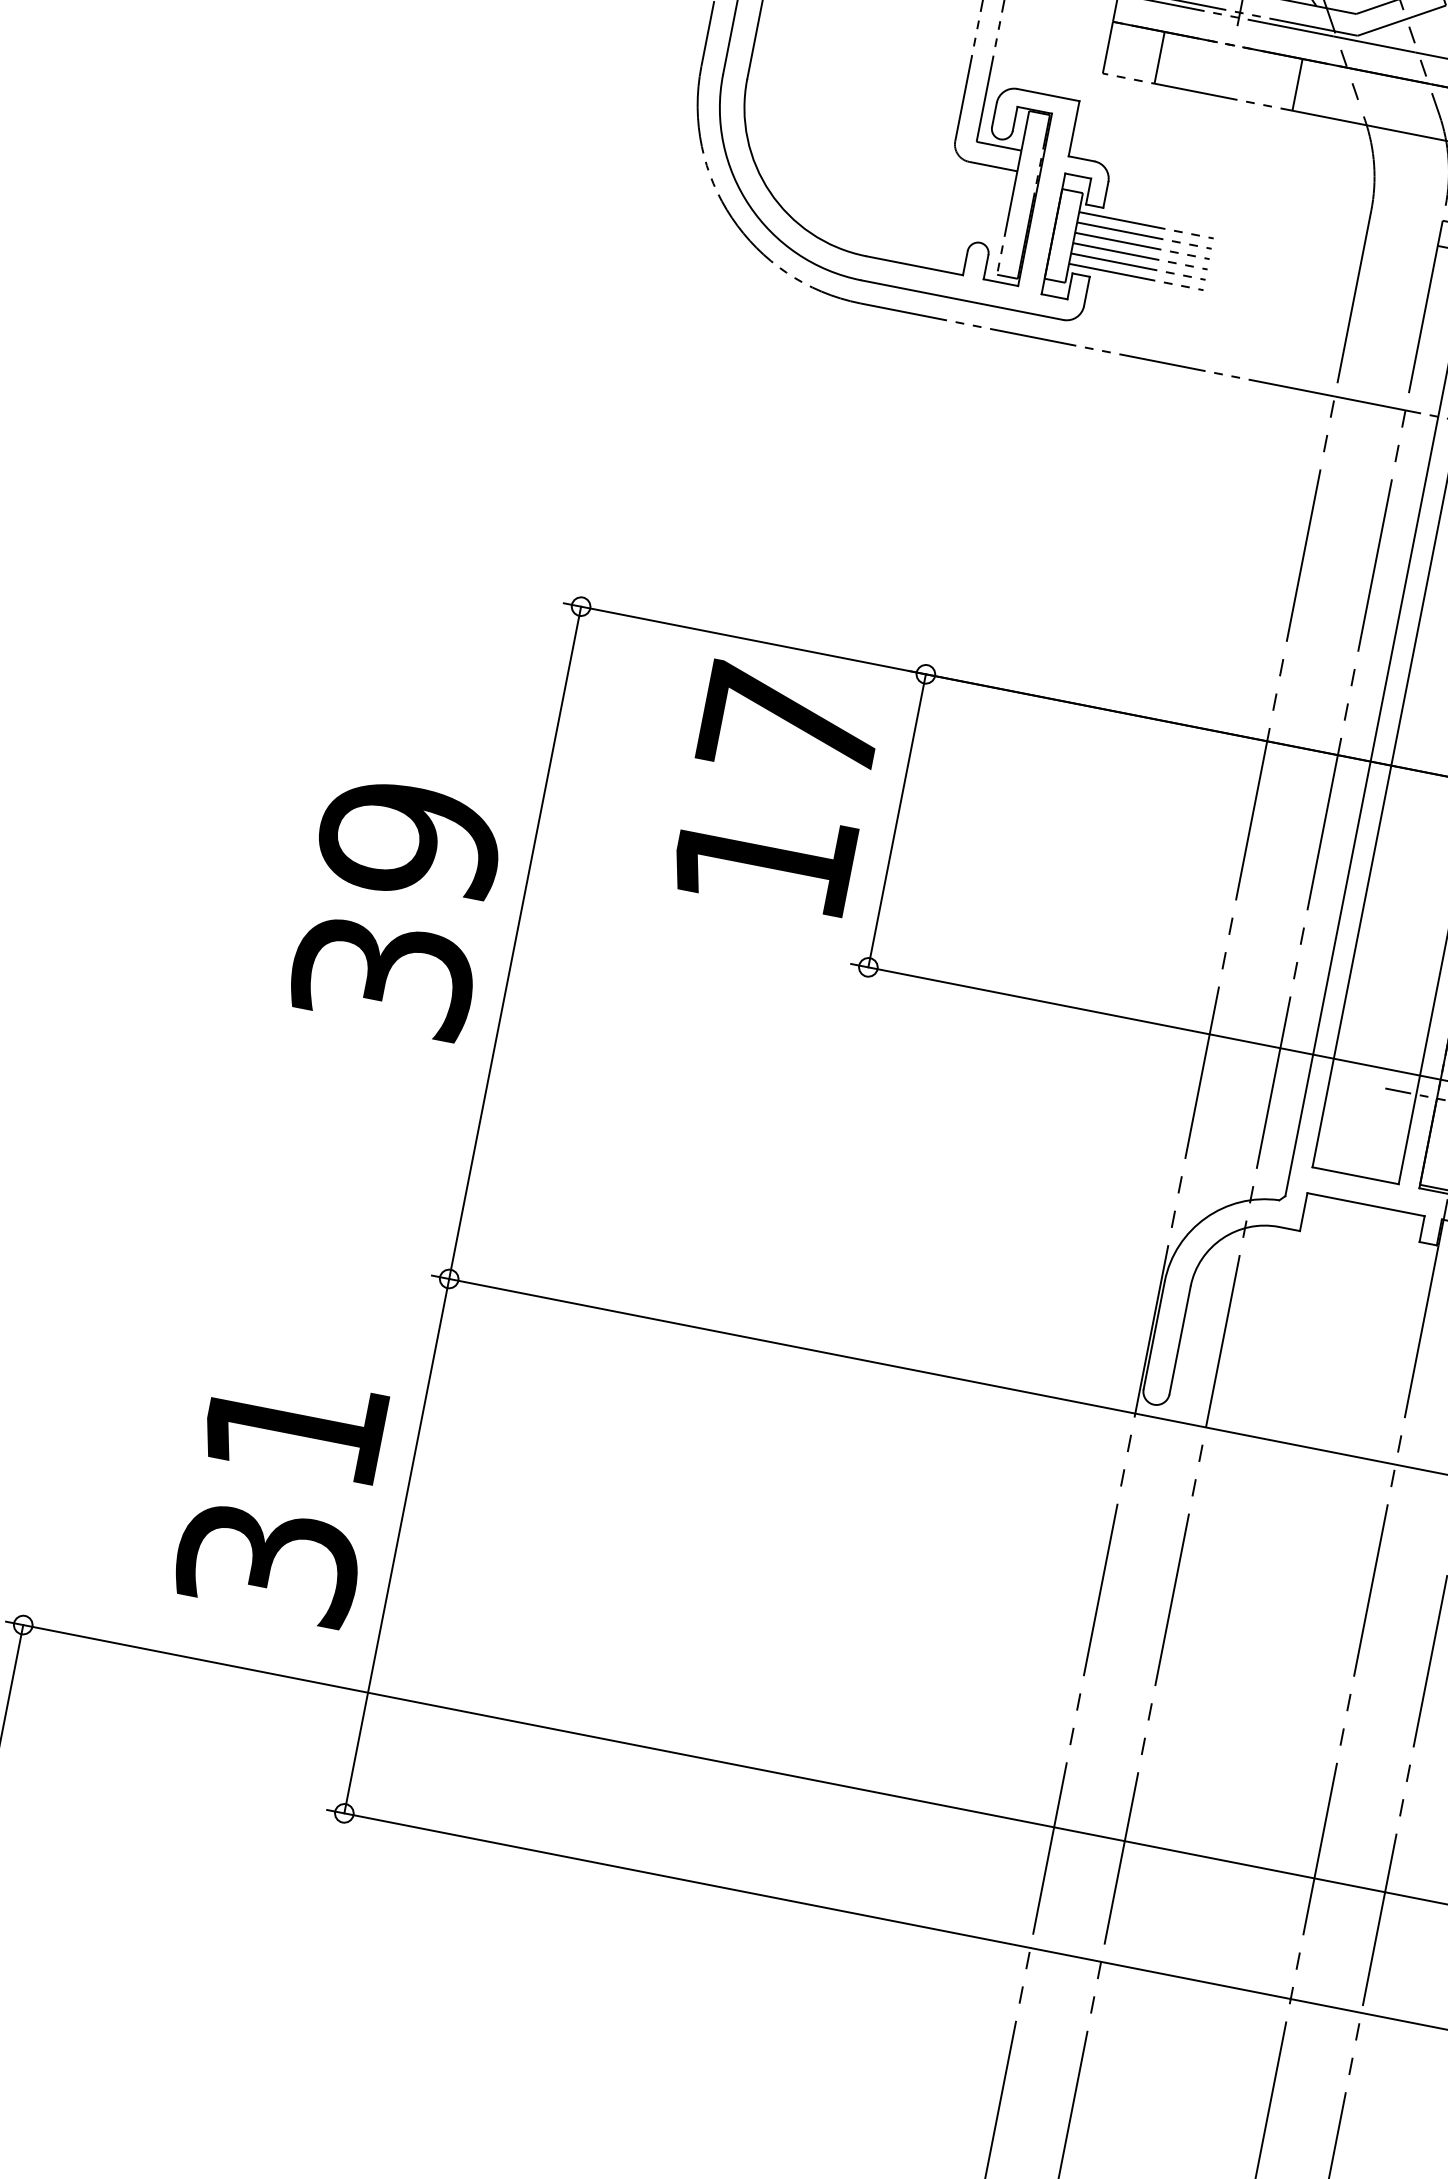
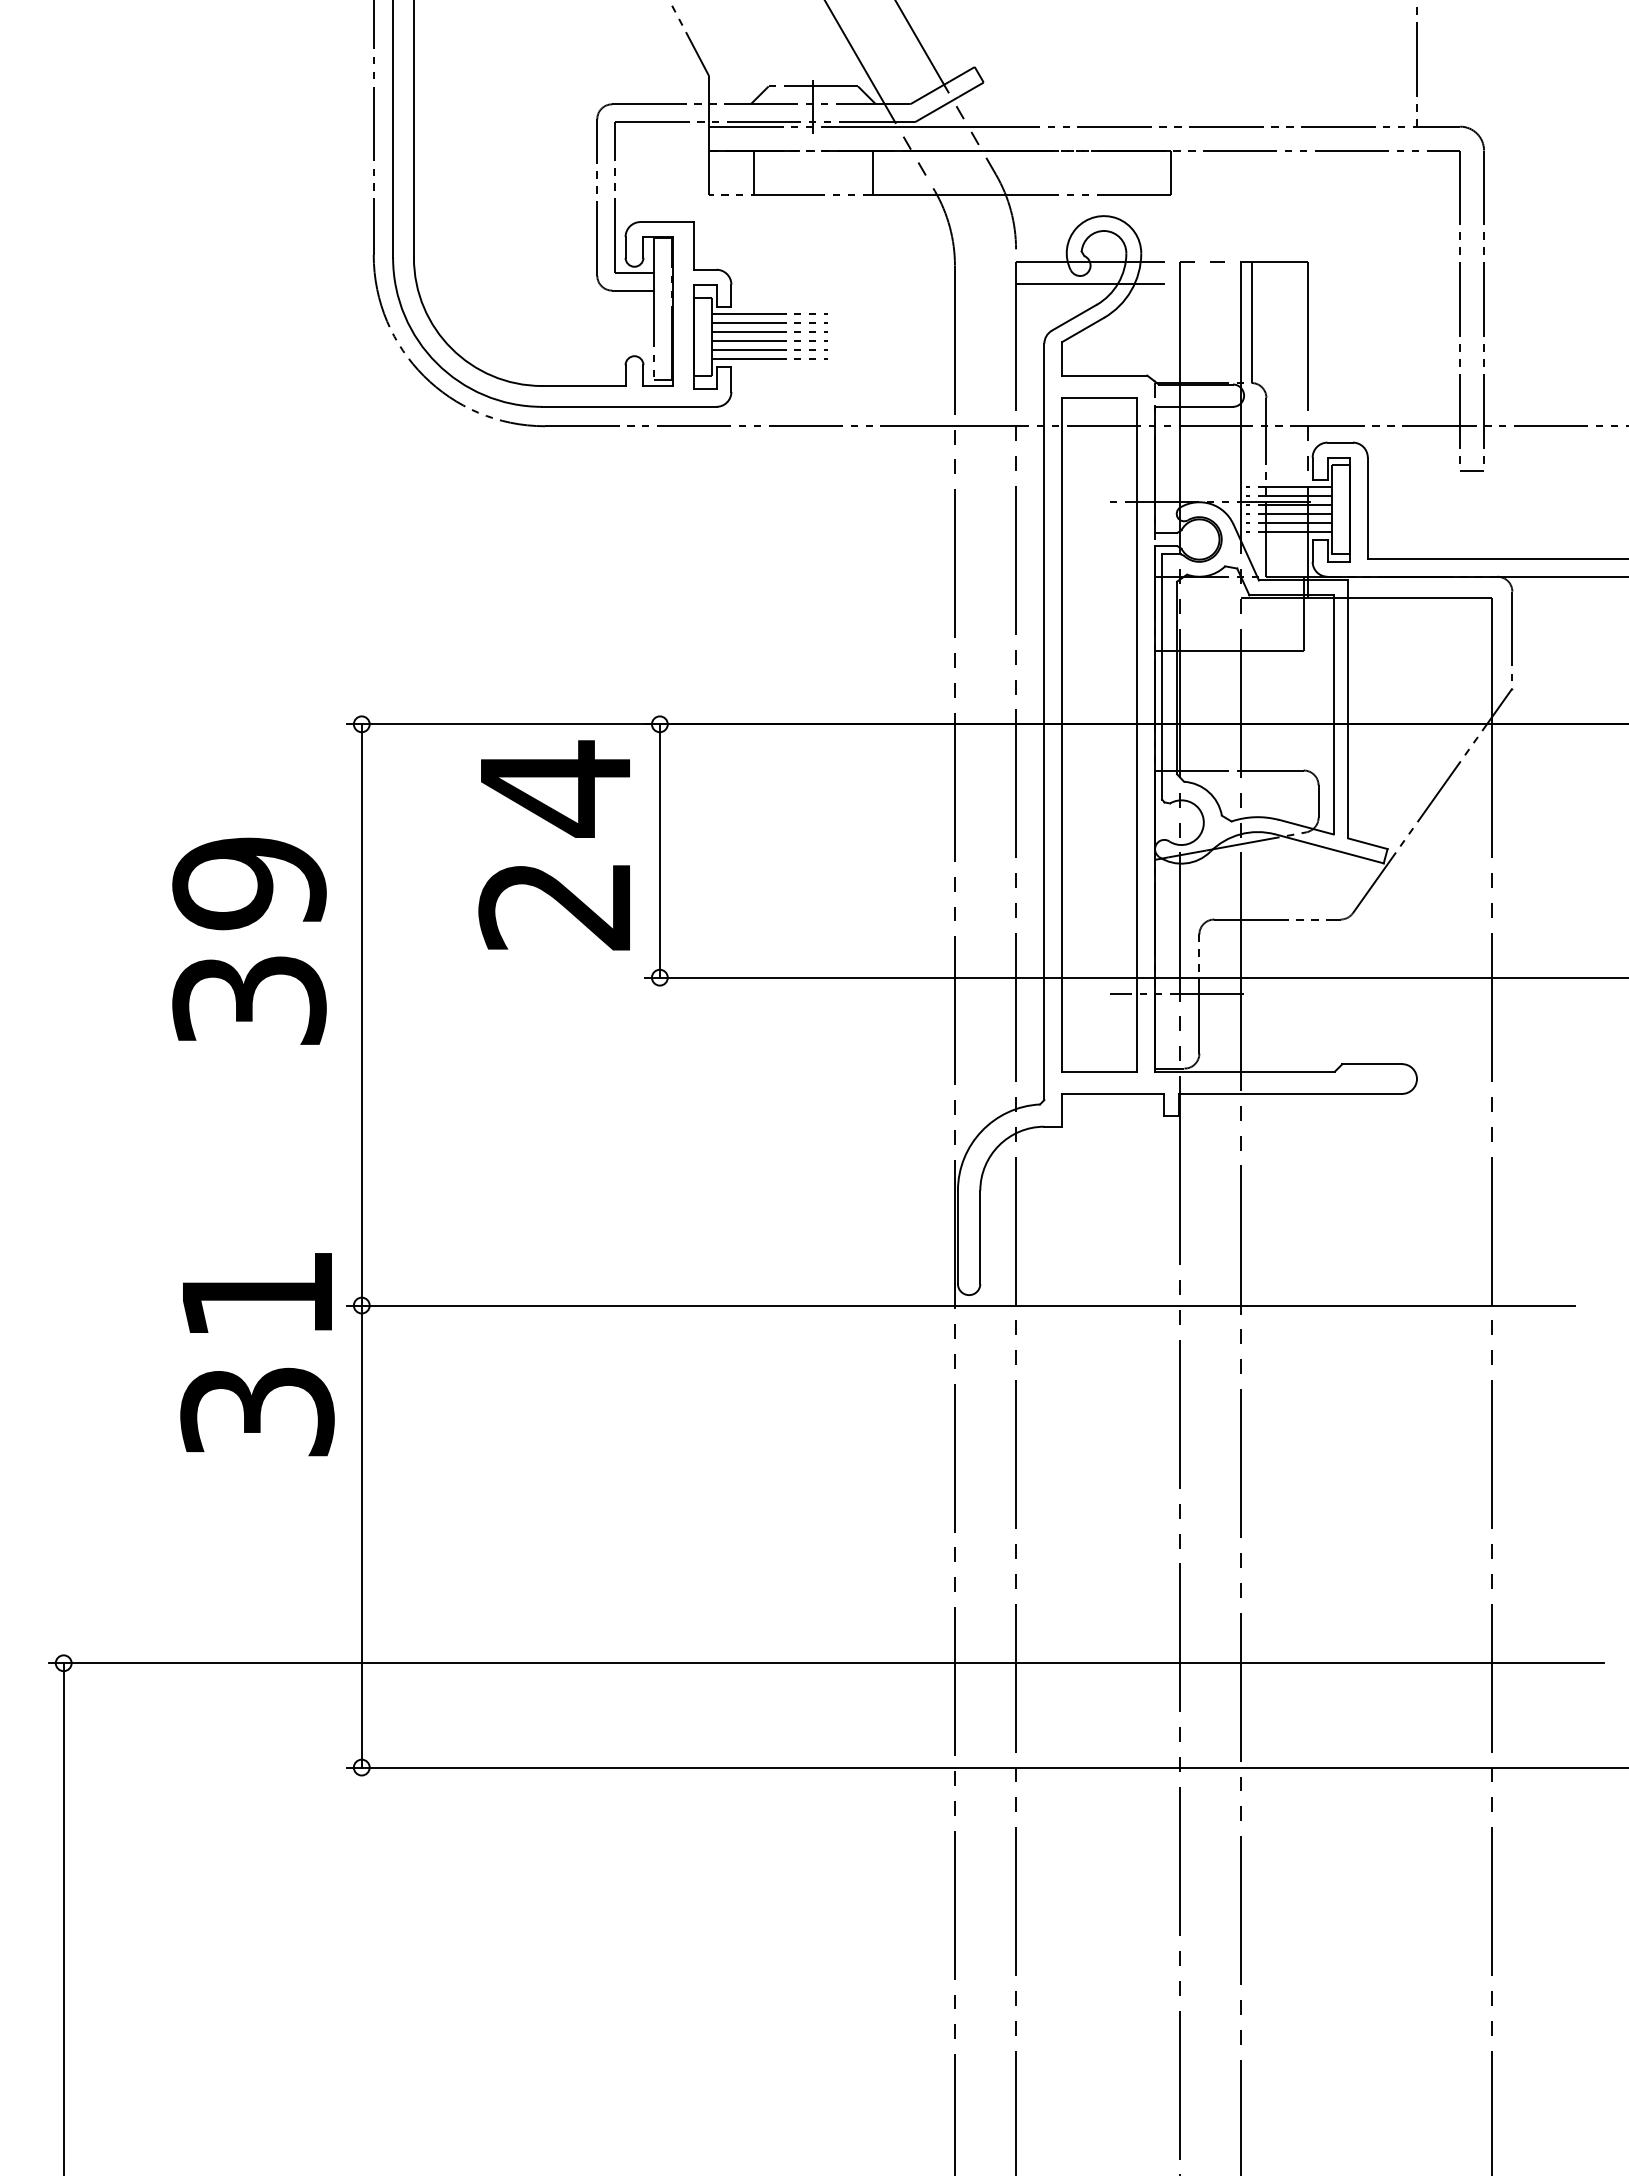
text: (775, 790) -> (553, 845), 17 -> 24
text: (396, 907) -> (249, 940), moved
text: (281, 1496) -> (257, 1354), moved

